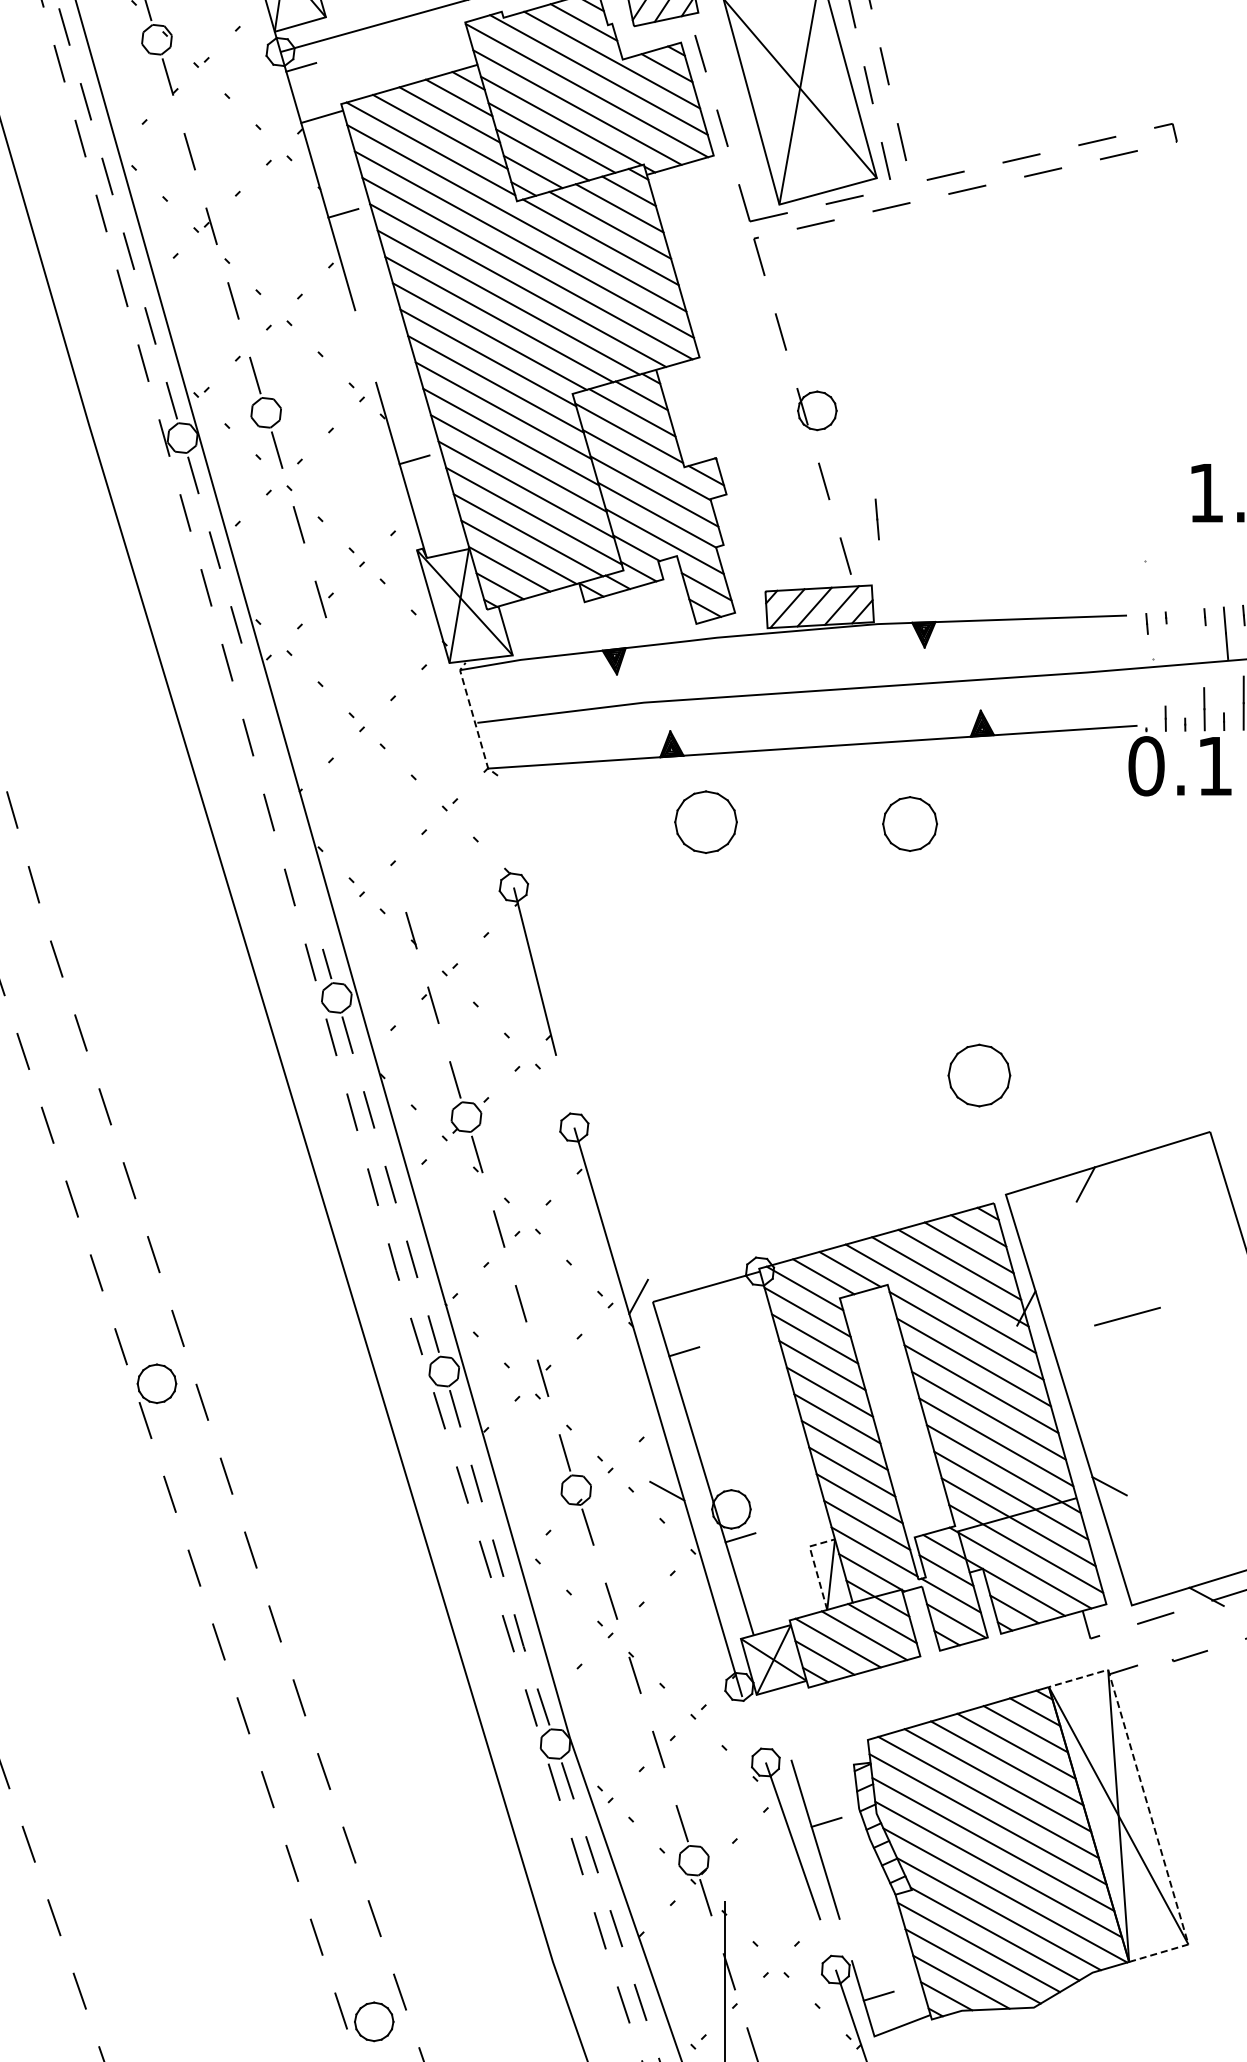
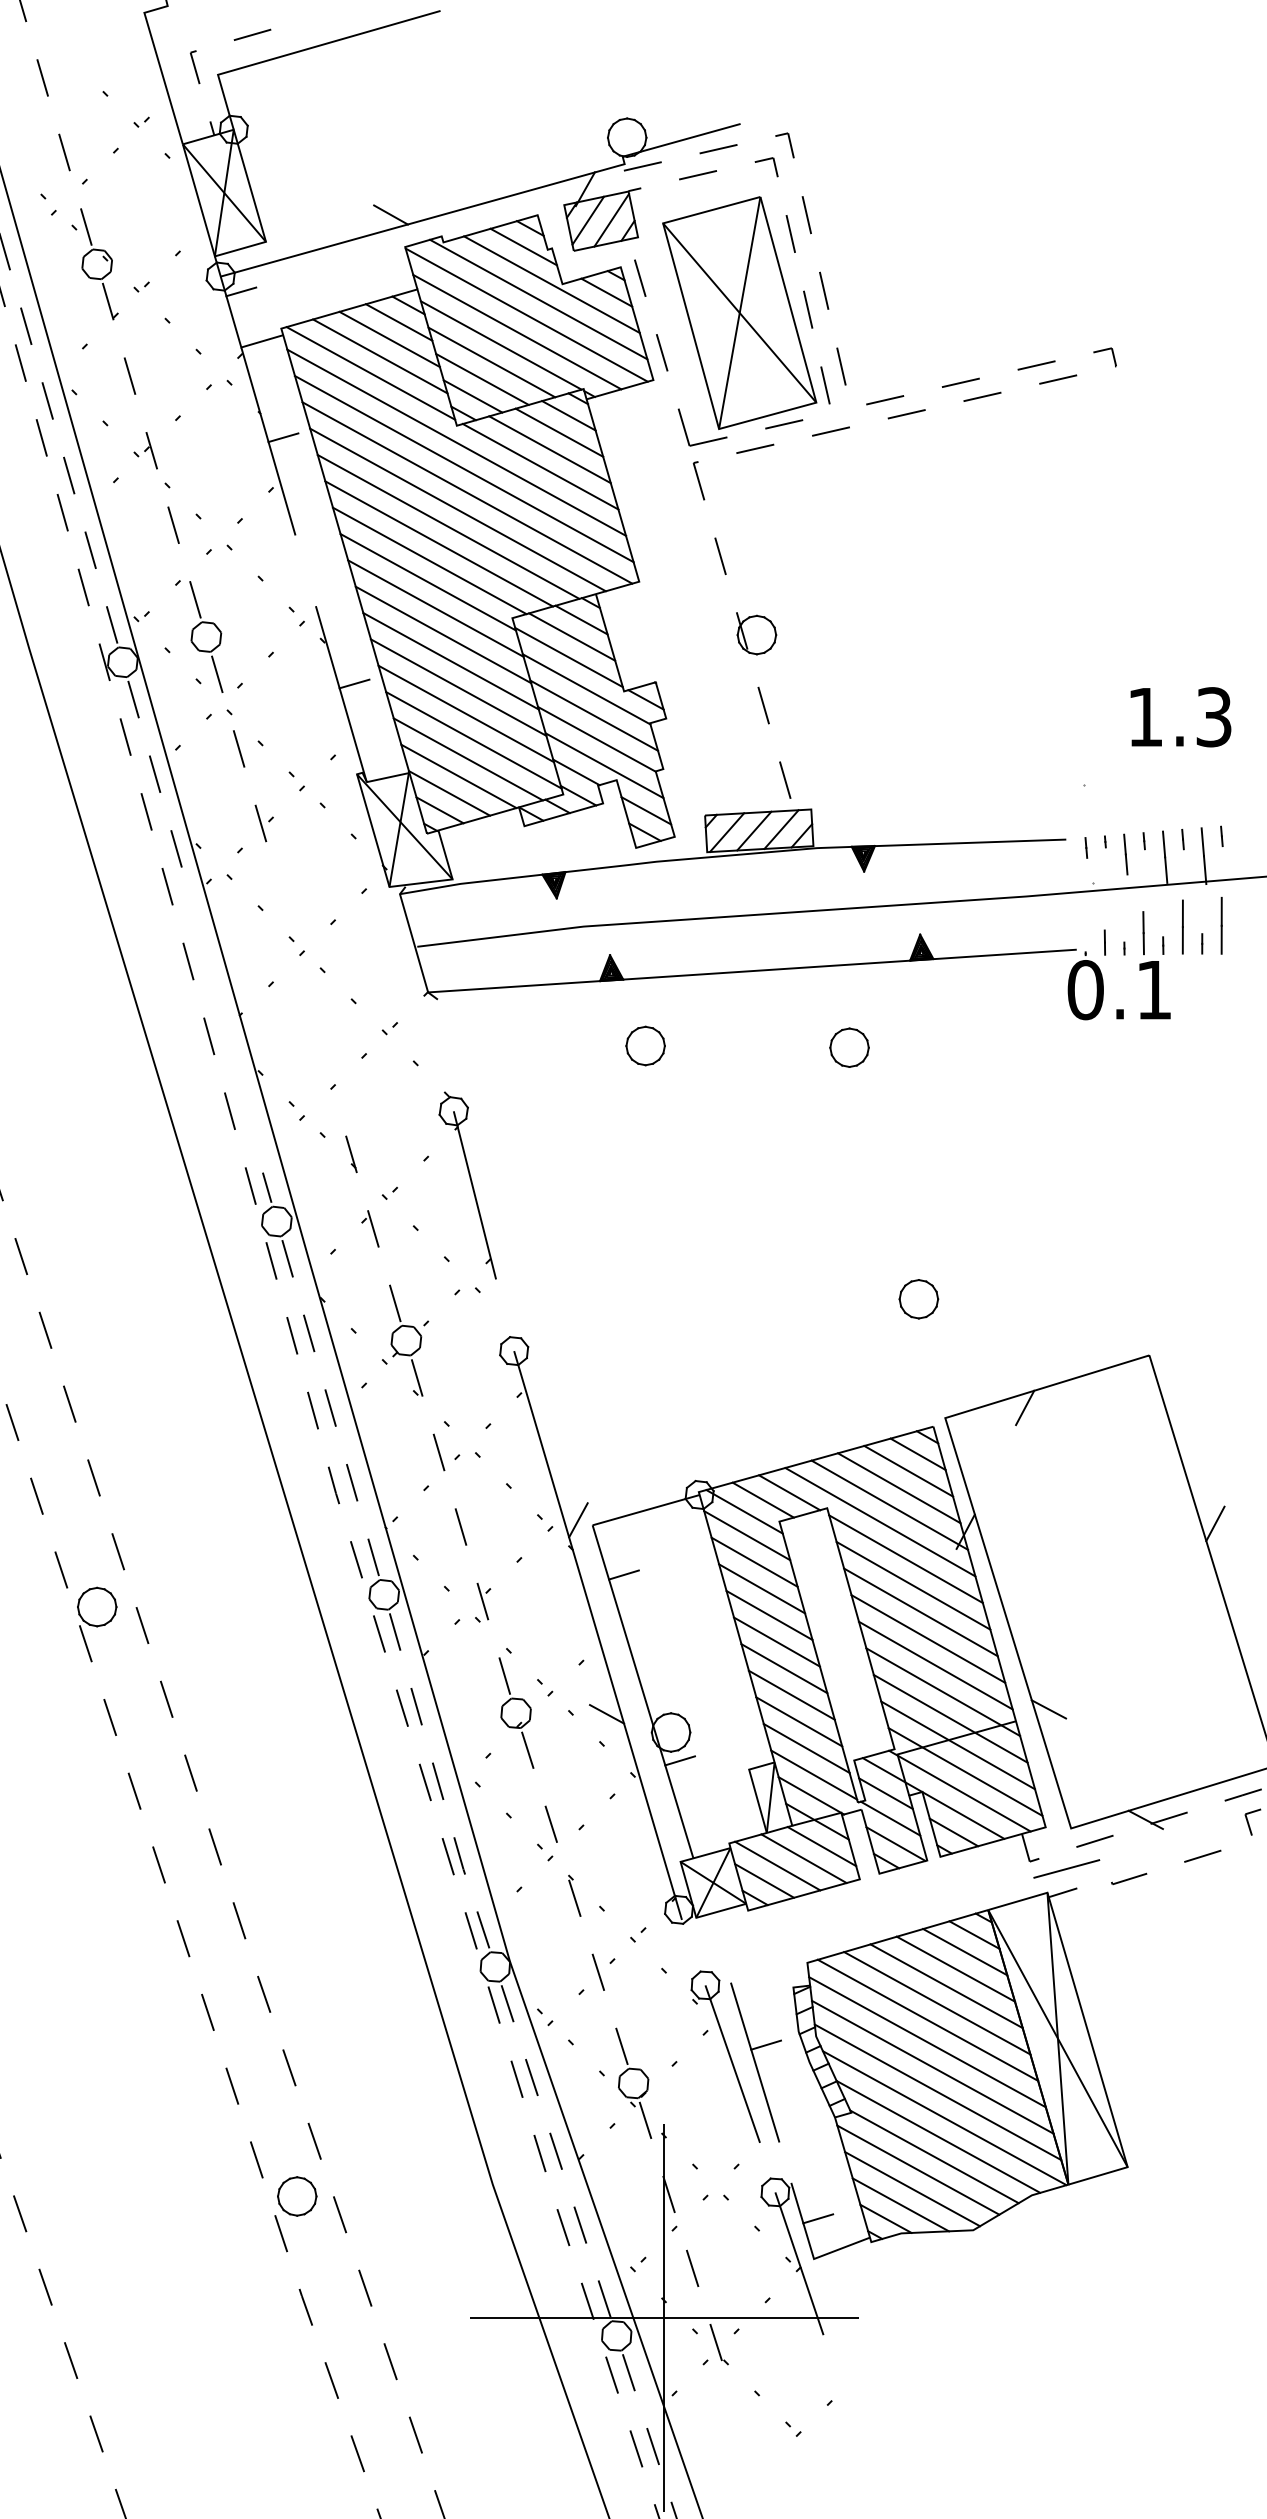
line: (876, 519) -> (1125, 854), moved
line: (474, 720) -> (414, 944), dashed -> solid
part: (705, 821) -> (645, 1045), size x0.62
part: (910, 823) -> (849, 1047), size x0.71
part: (979, 1075) -> (918, 1299), size x0.62
line: (1127, 1316) -> (1066, 1868), moved
line: (814, 1564) -> (754, 1787), dashed -> solid
line: (1148, 1806) -> (1087, 2029), dashed -> solid
part: (374, 2021) -> (297, 2196), moved

